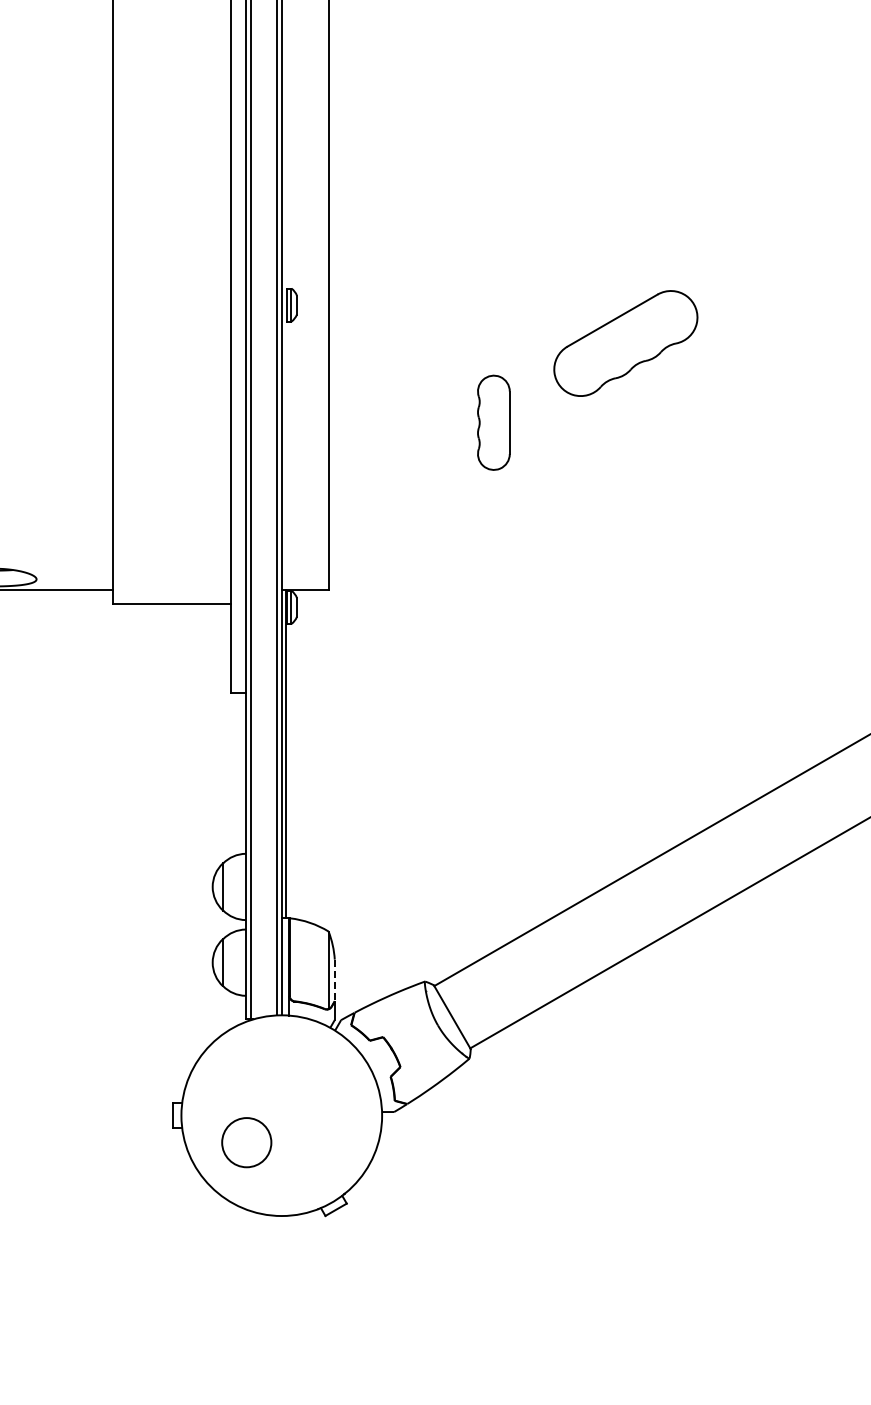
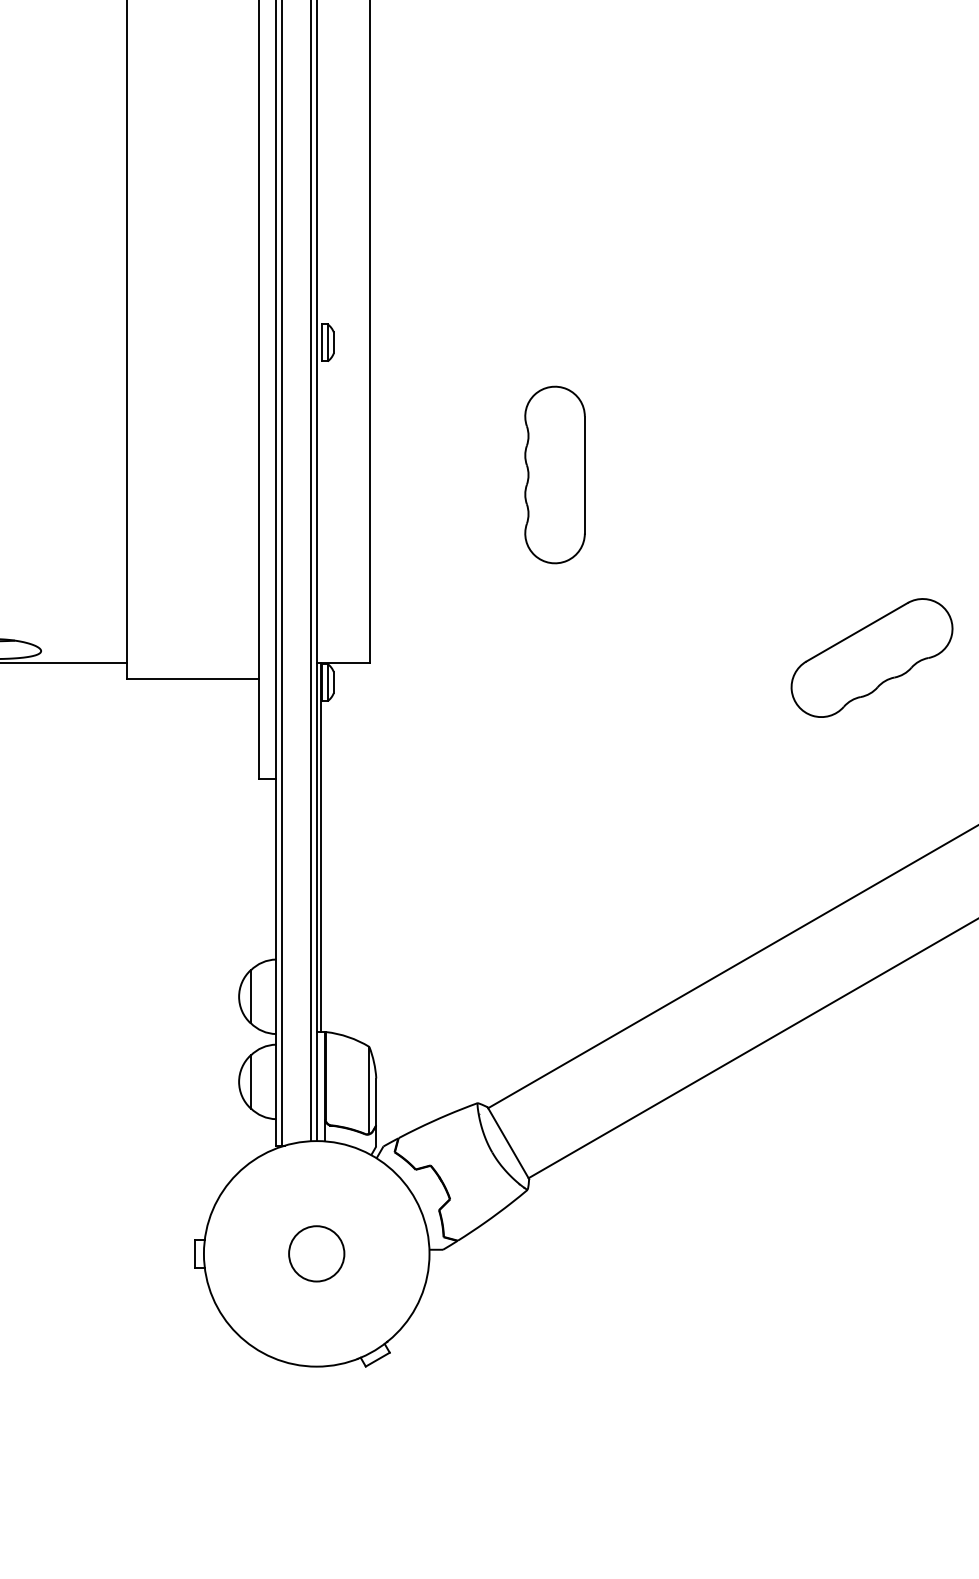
part: (625, 343) -> (871, 658), moved
part: (493, 422) -> (554, 474), size x1.67
line: (334, 980) -> (375, 1101), dashed -> solid
circle: (246, 1142) -> (316, 1253), moved

